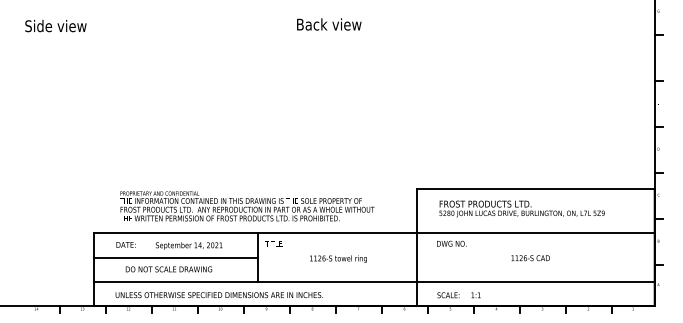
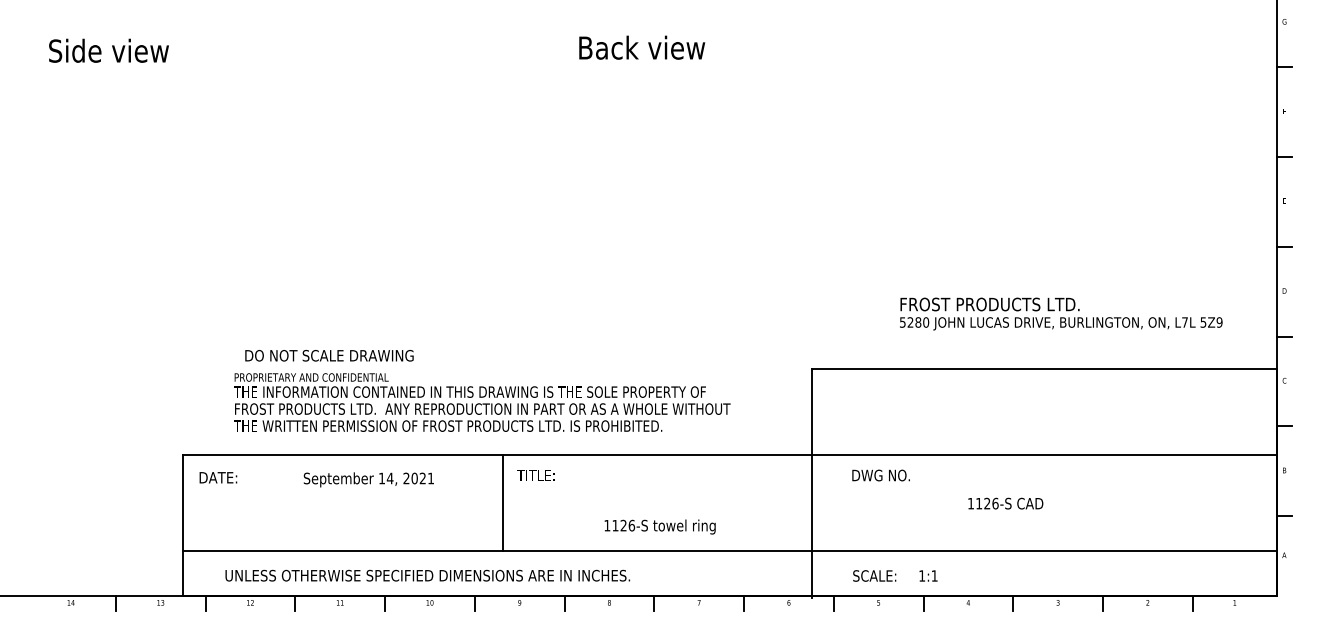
text: (521, 208) -> (1060, 313), moved
text: (125, 244) -> (217, 476), moved
line: (175, 257) -> (342, 502), removed
text: (338, 258) -> (660, 525), moved
text: (530, 258) -> (1005, 504), moved
text: (168, 269) -> (328, 355), moved

